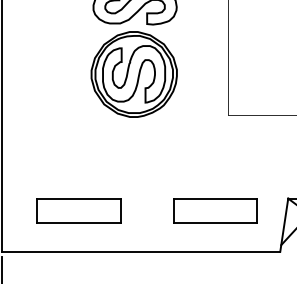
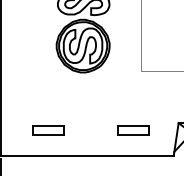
part: (78, 210) -> (48, 130), size x0.6
part: (215, 210) -> (133, 130), size x0.6

